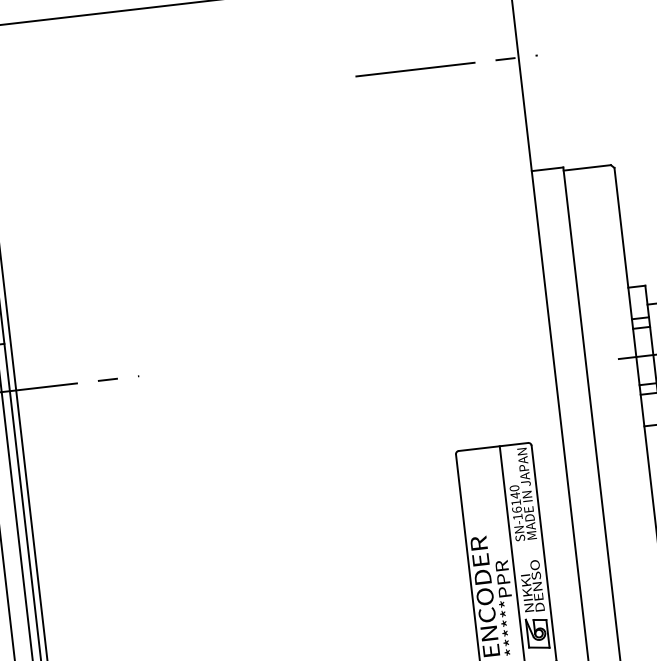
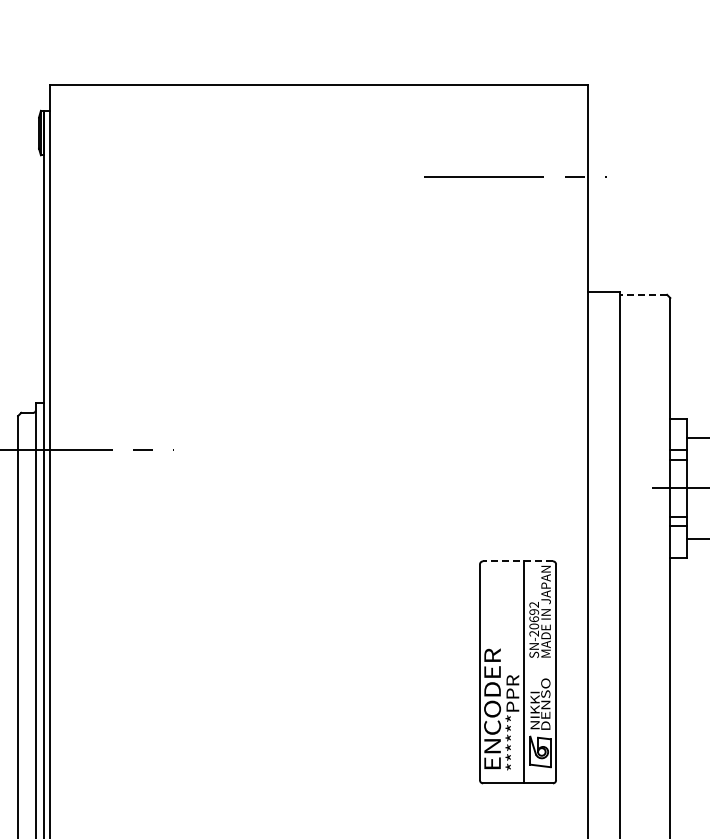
line: (587, 167) -> (643, 294), solid -> dashed
line: (493, 447) -> (518, 561), solid -> dashed
text: (516, 501) -> (534, 618), SN-16140 -> SN-20692

